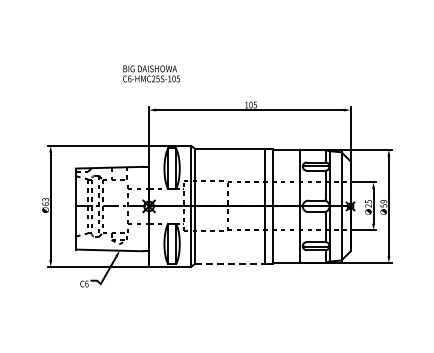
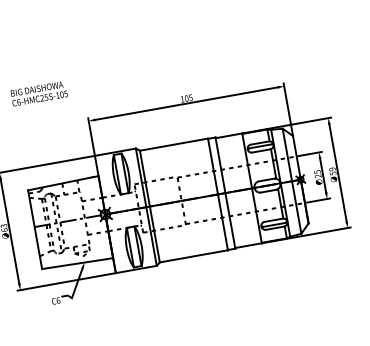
text: (151, 73) -> (39, 93), moved
line: (230, 263) -> (194, 255), dashed -> solid

